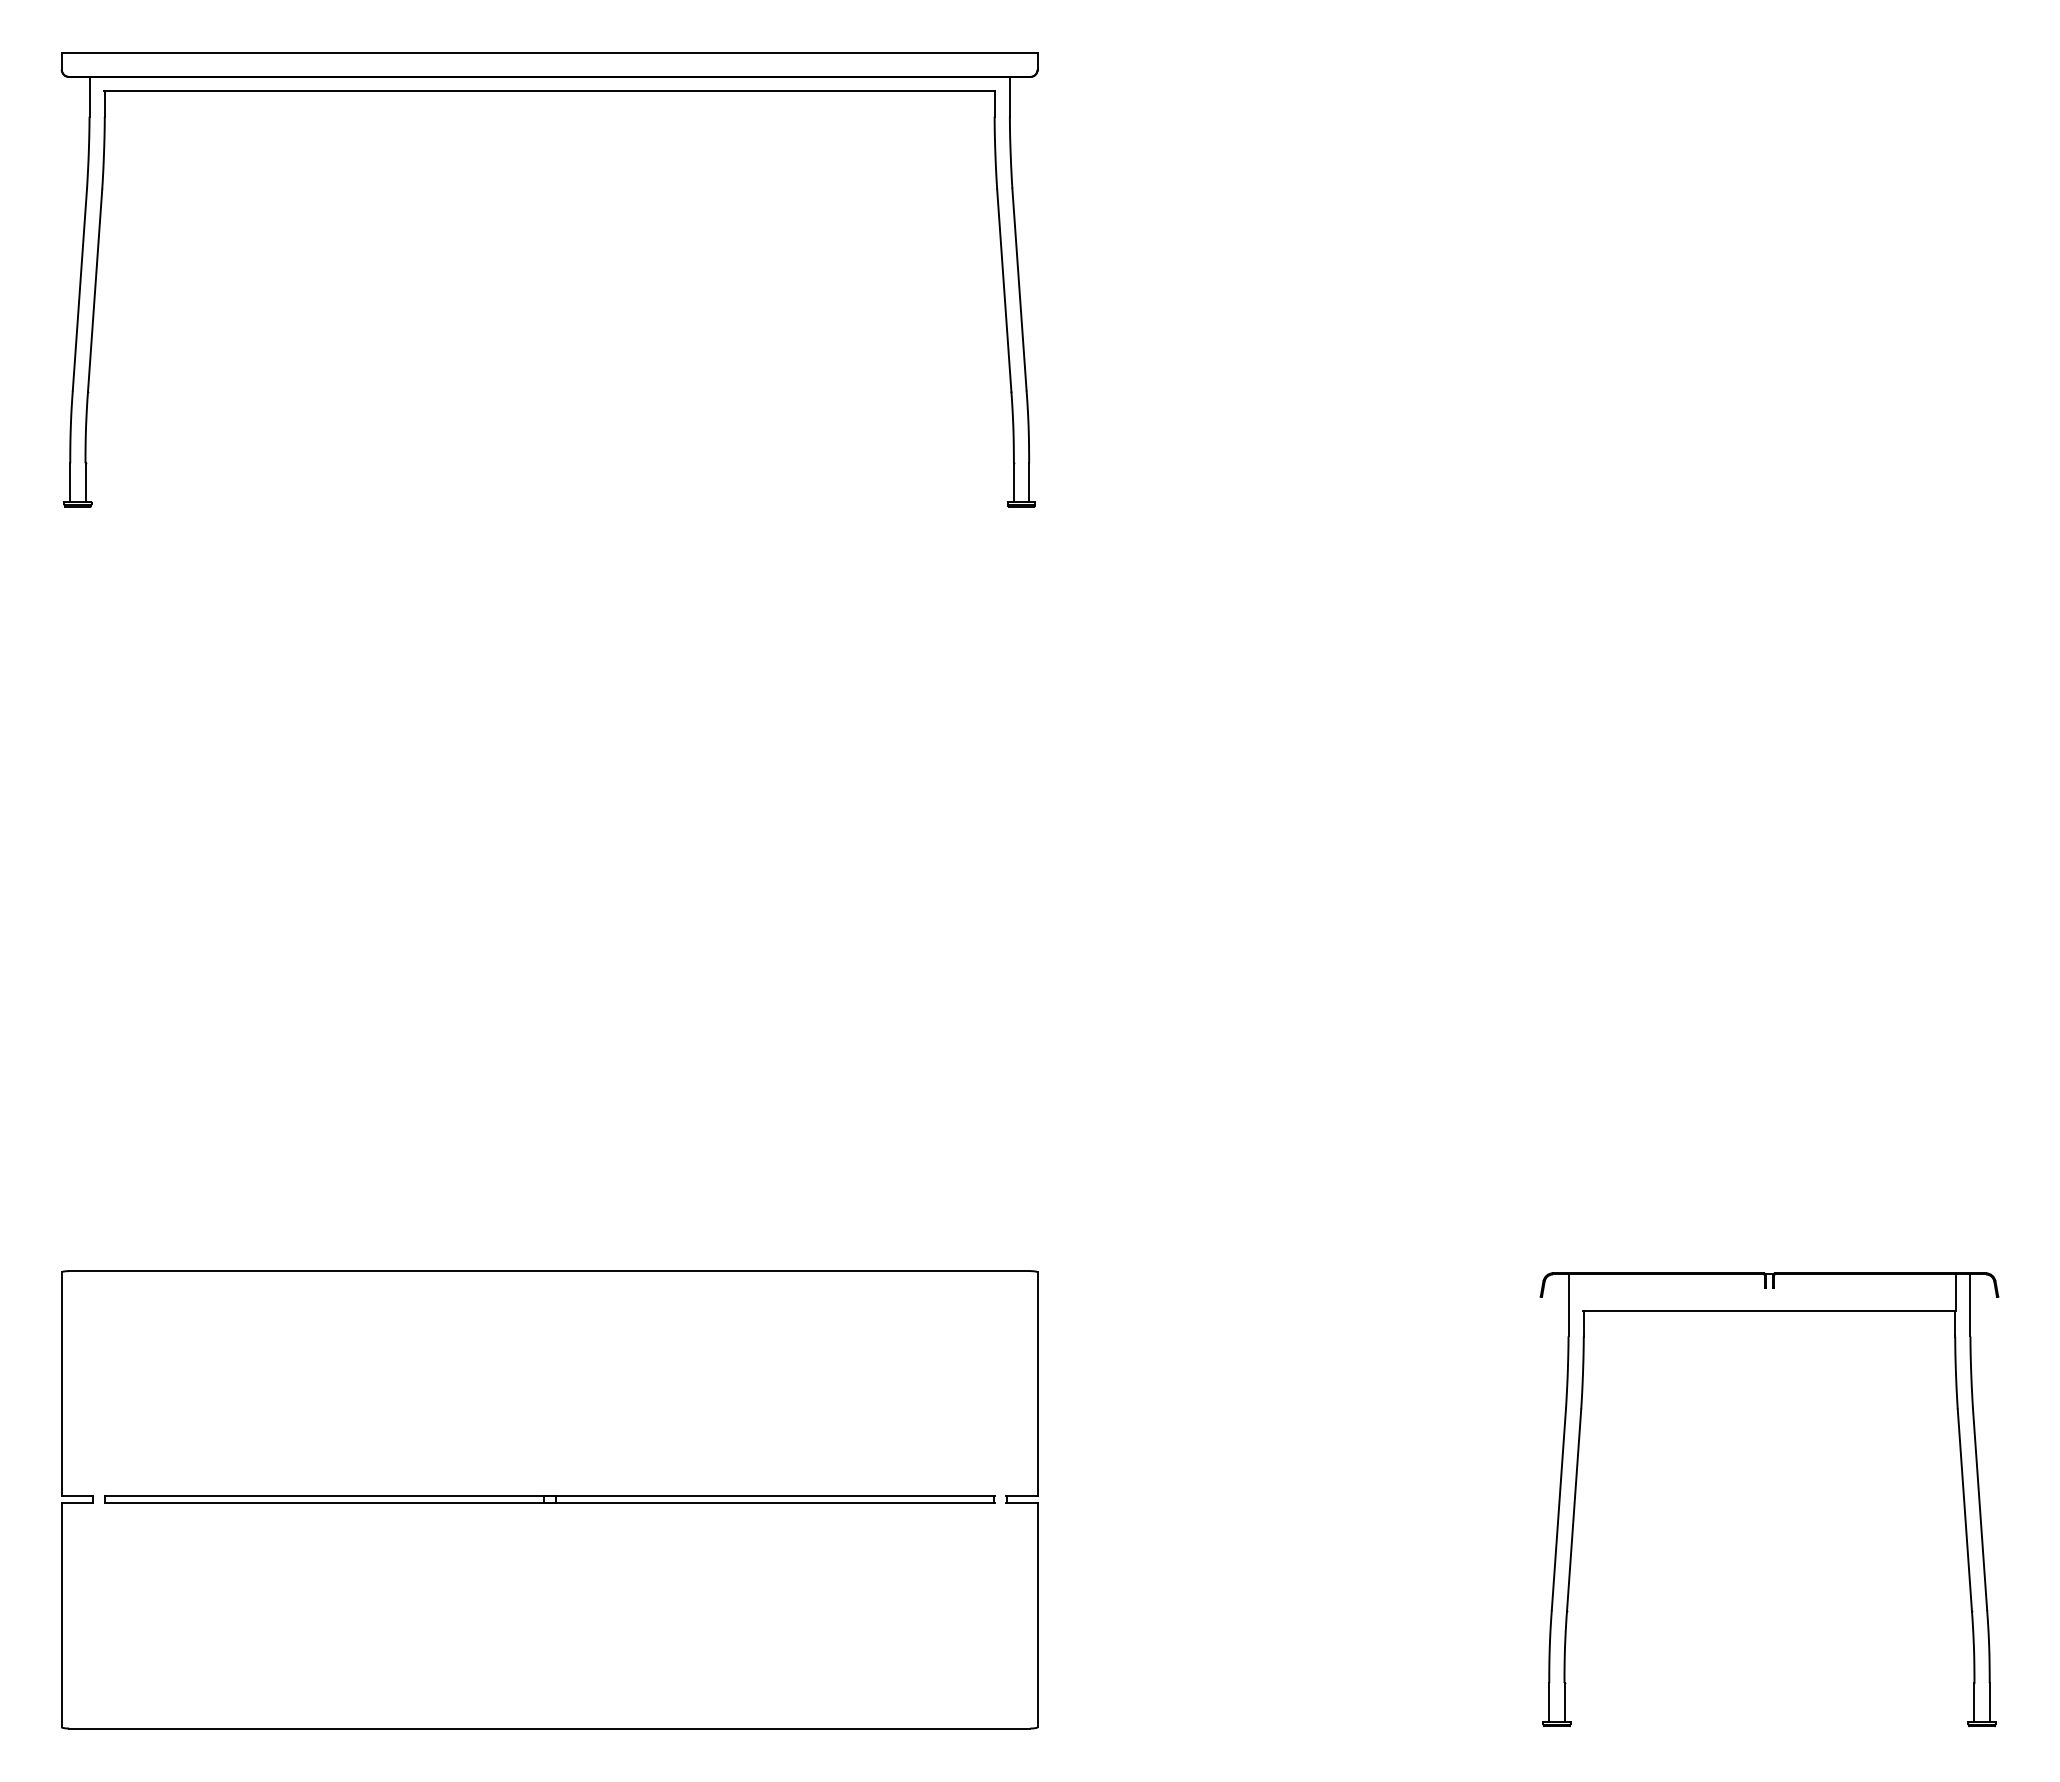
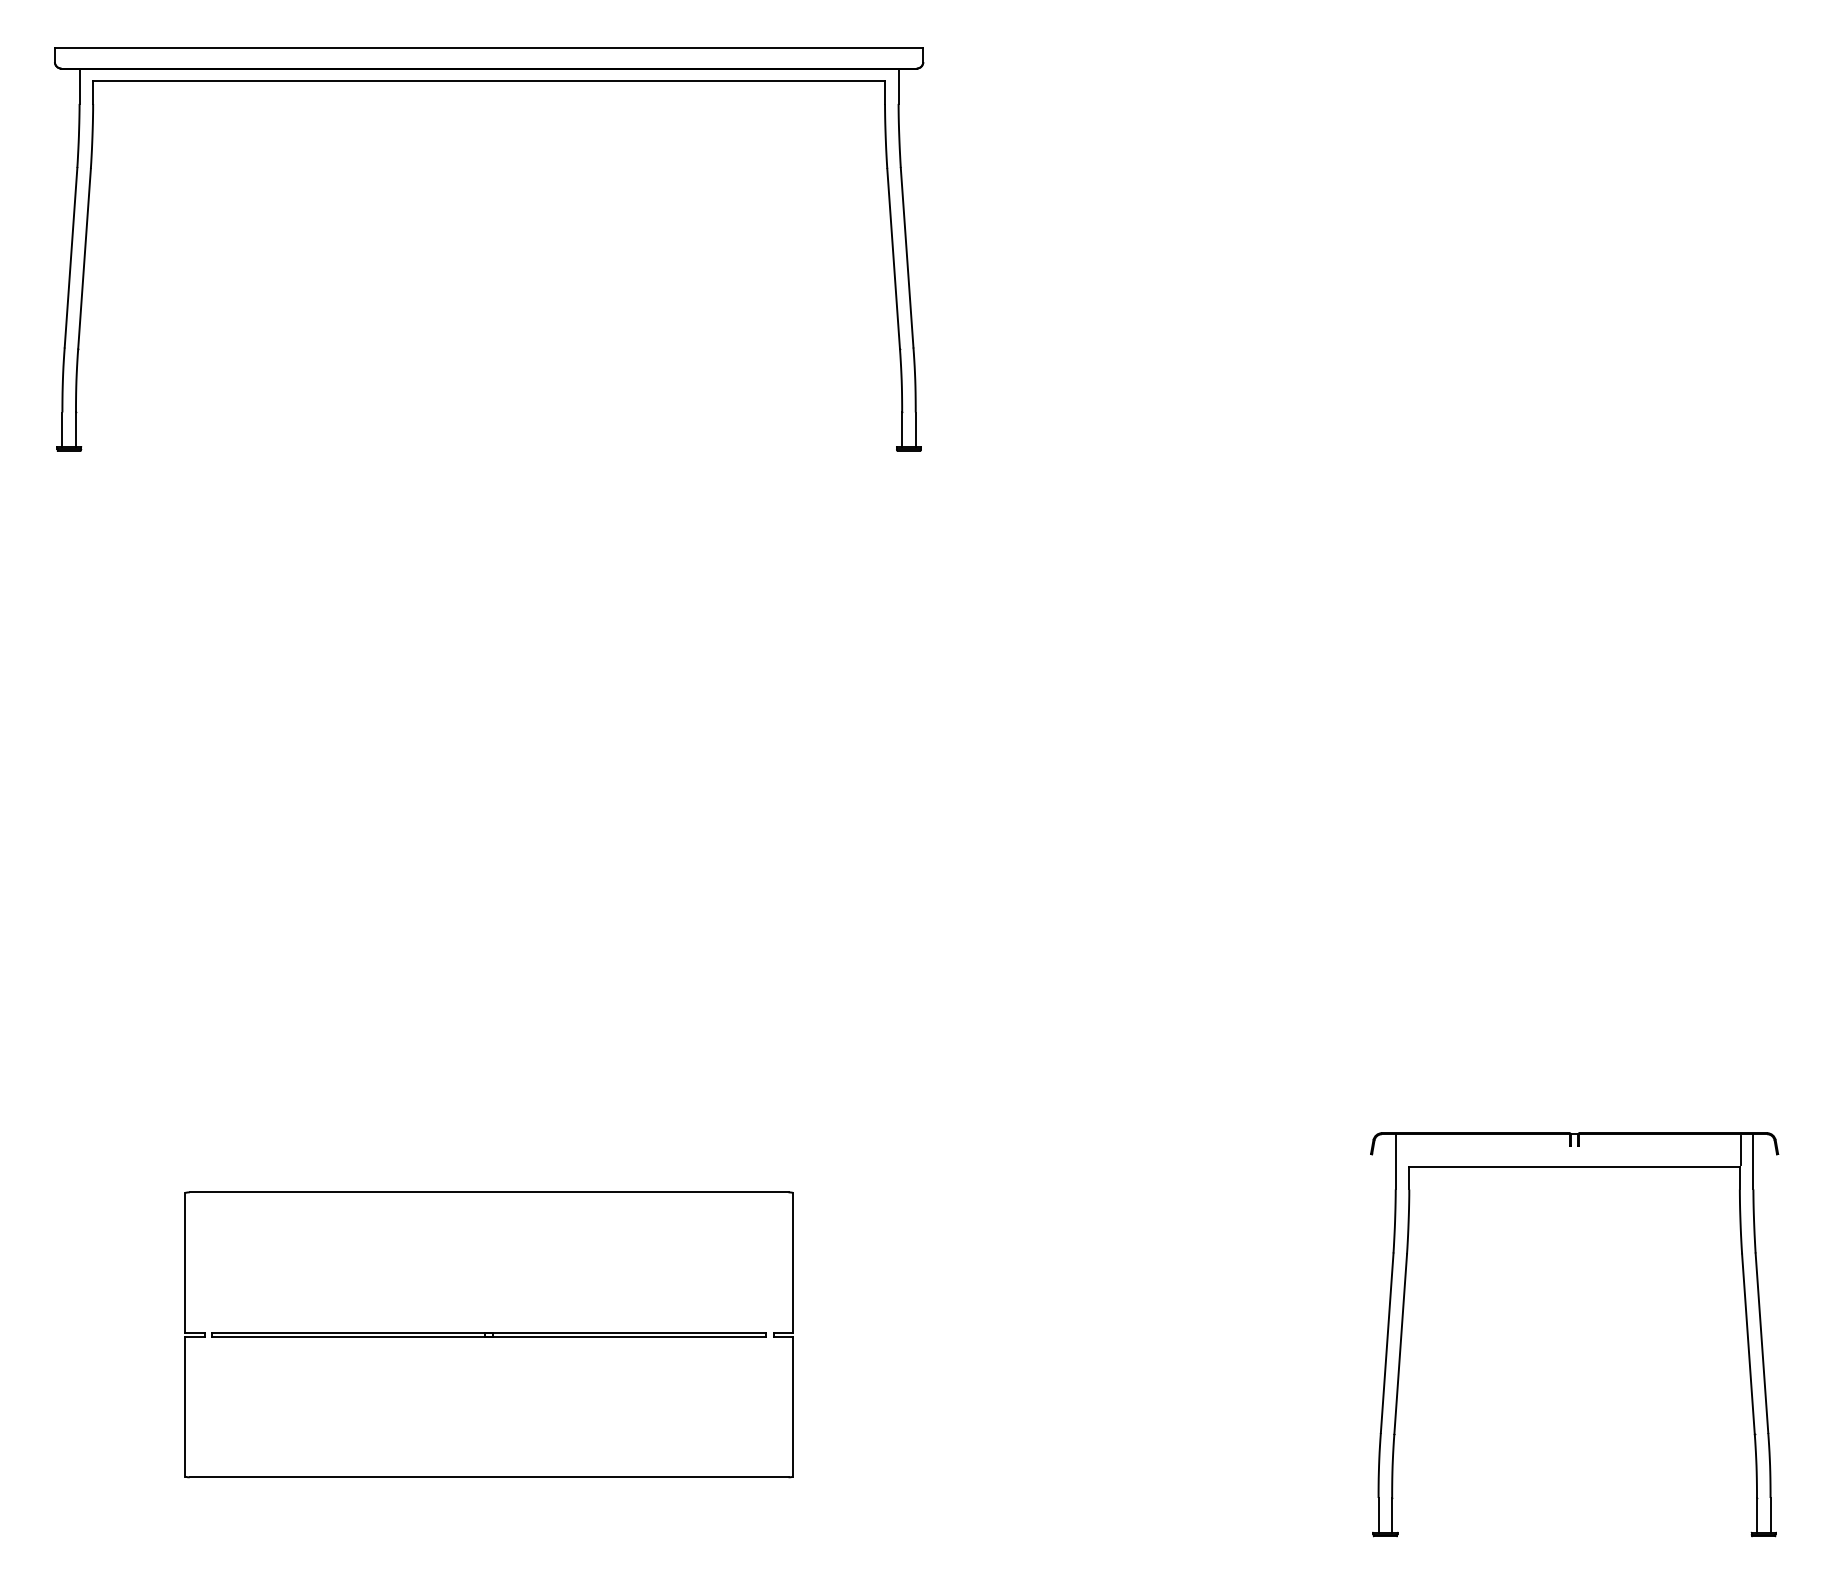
part: (549, 1499) -> (488, 1334), size x0.7

